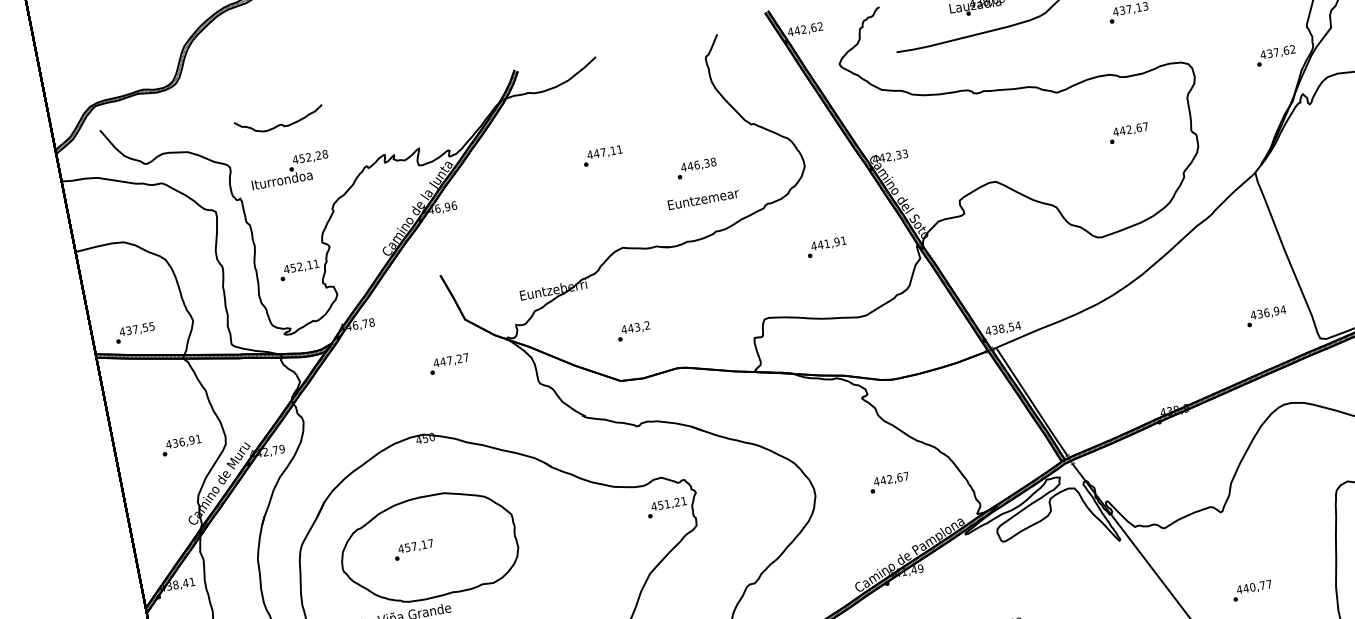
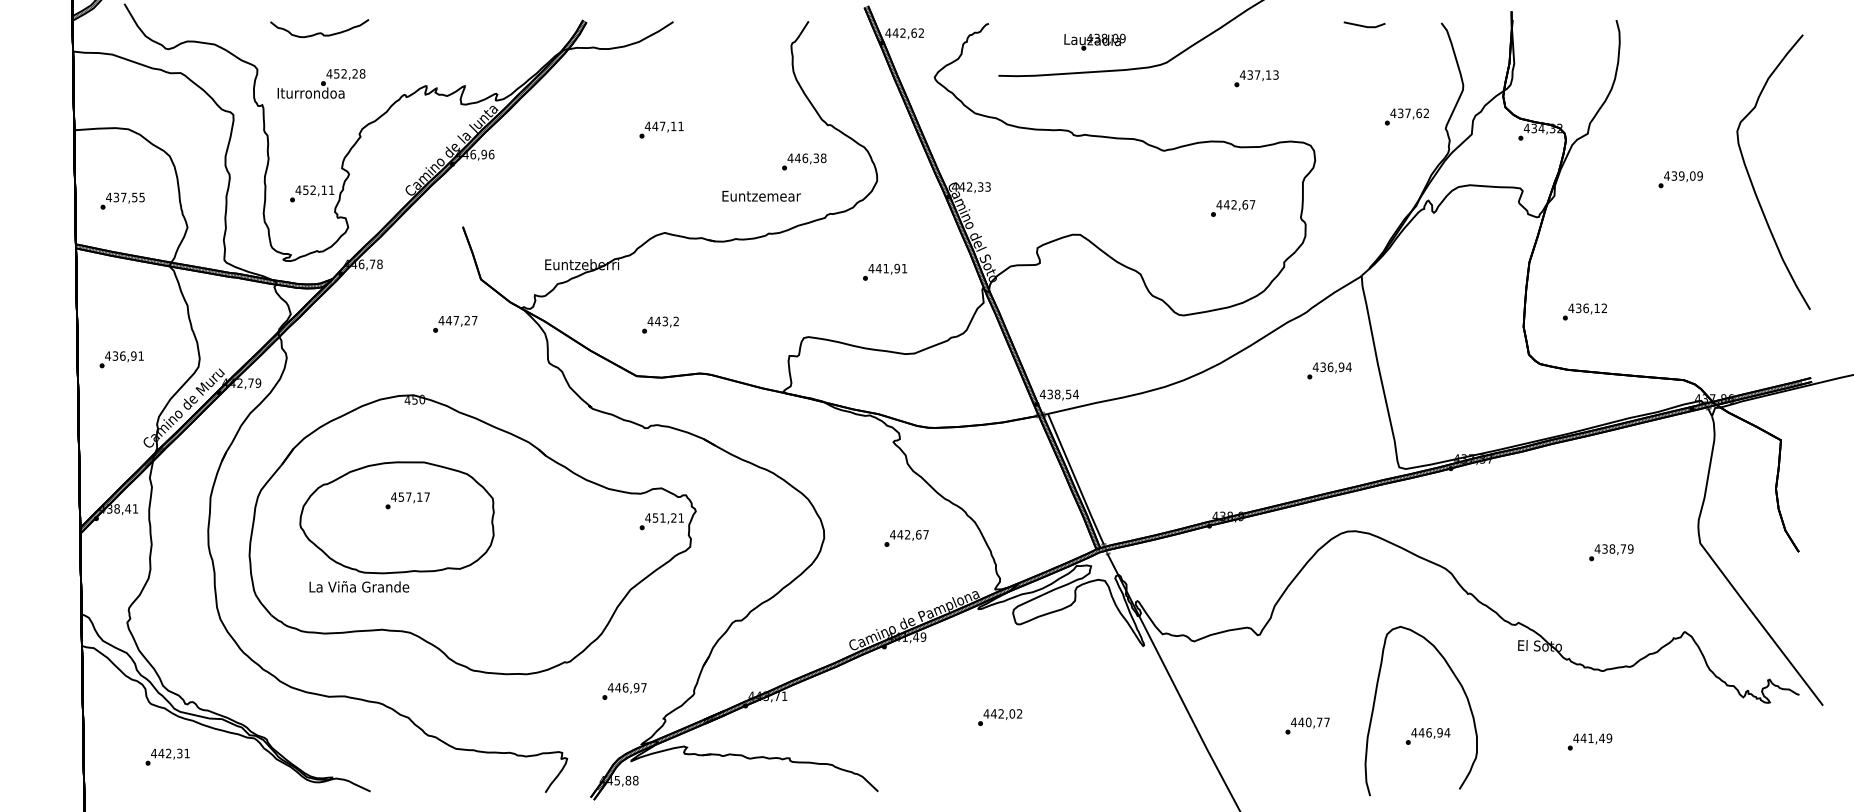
text: (1275, 55) -> (1406, 116), moved
text: (696, 168) -> (804, 161), moved
text: (1266, 315) -> (1329, 370), moved
text: (134, 332) -> (122, 200), moved
text: (181, 445) -> (121, 359), moved
text: (413, 549) -> (407, 500), moved
text: (1252, 590) -> (1307, 725), moved

